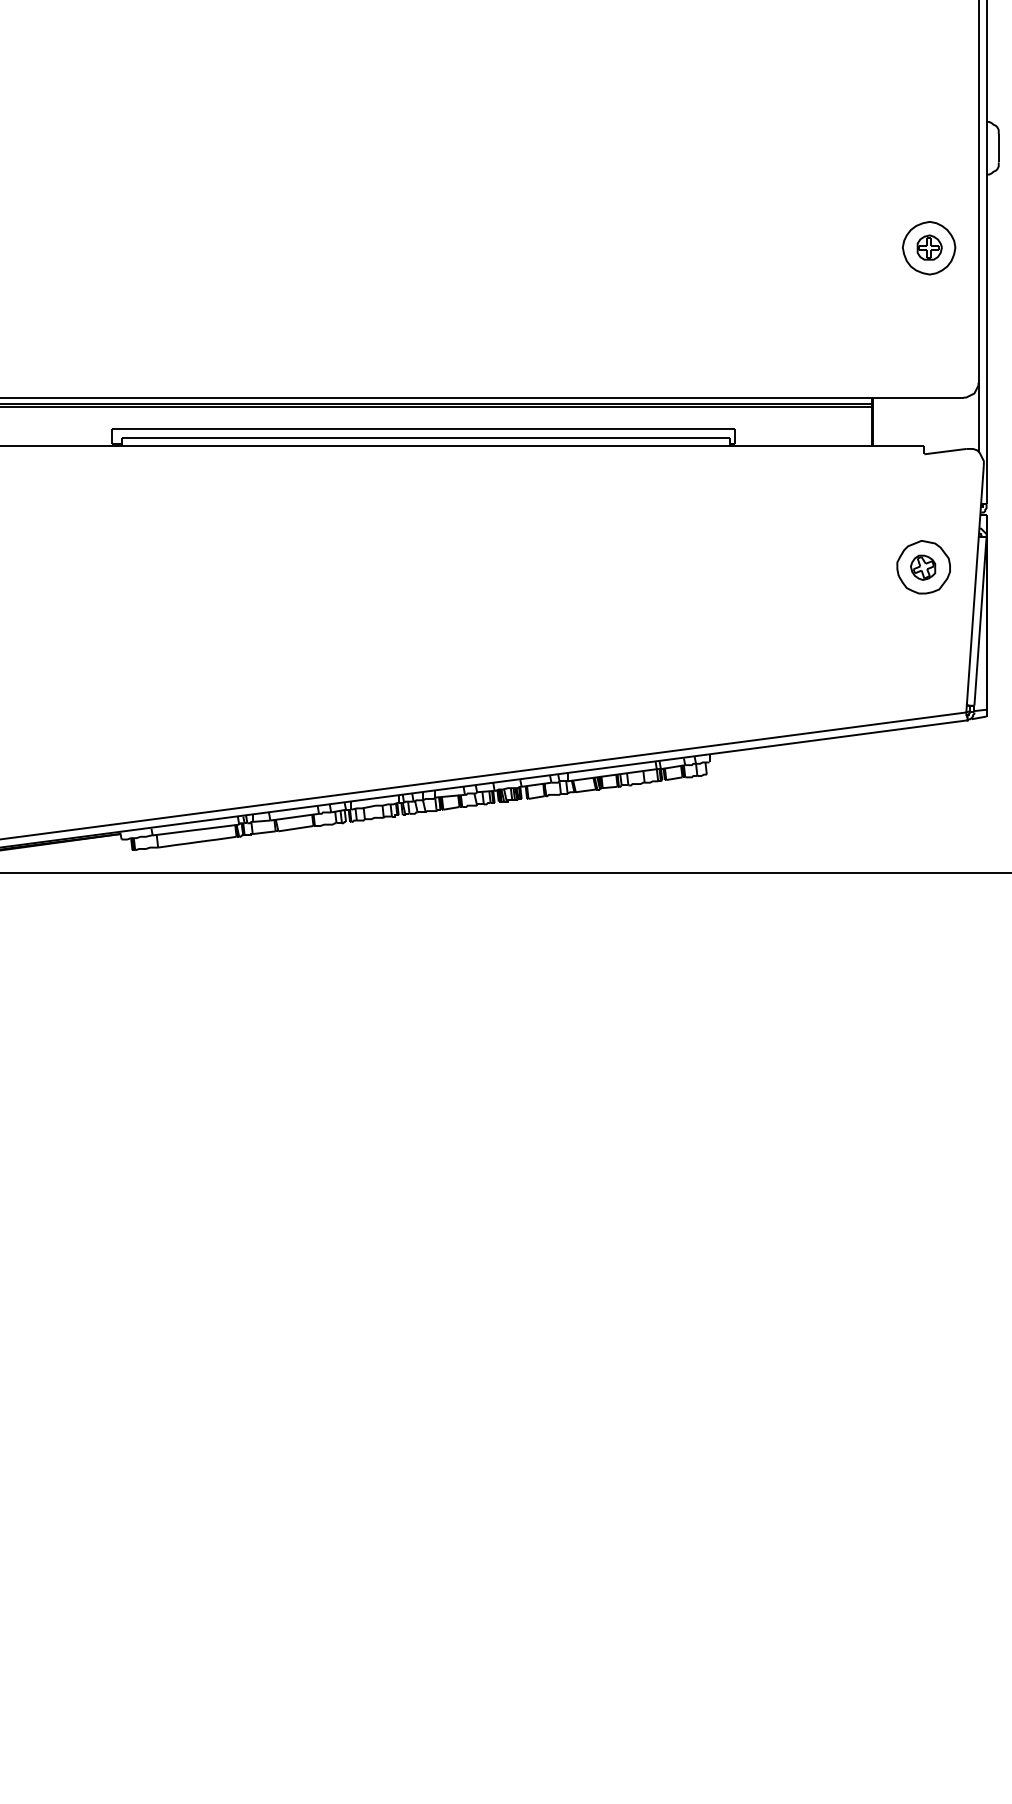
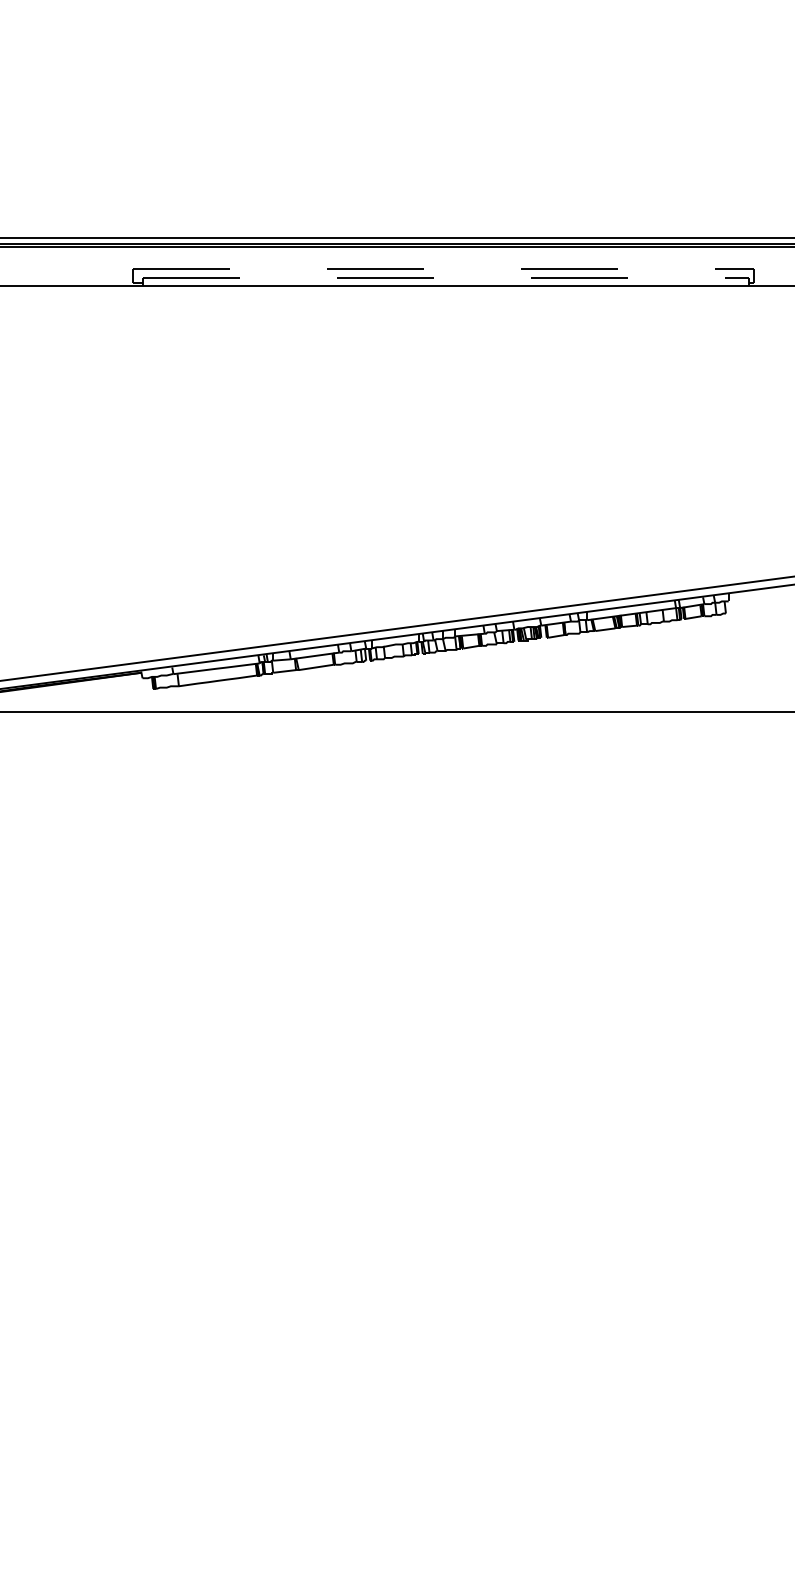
line: (423, 428) -> (443, 268), solid -> dashed
line: (426, 438) -> (446, 278), solid -> dashed

